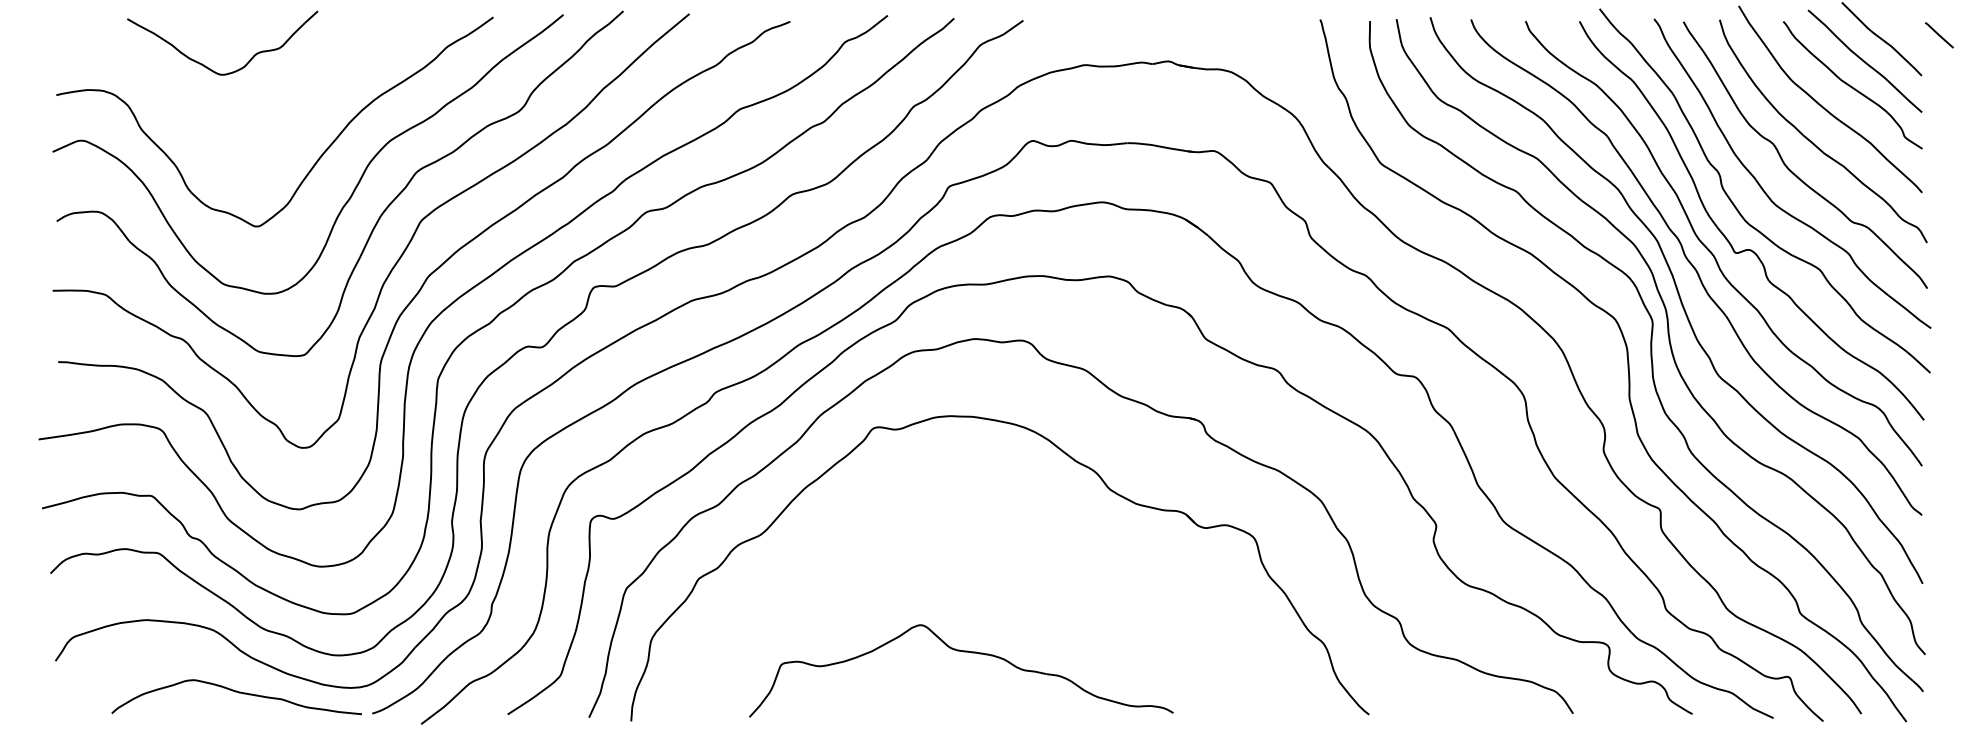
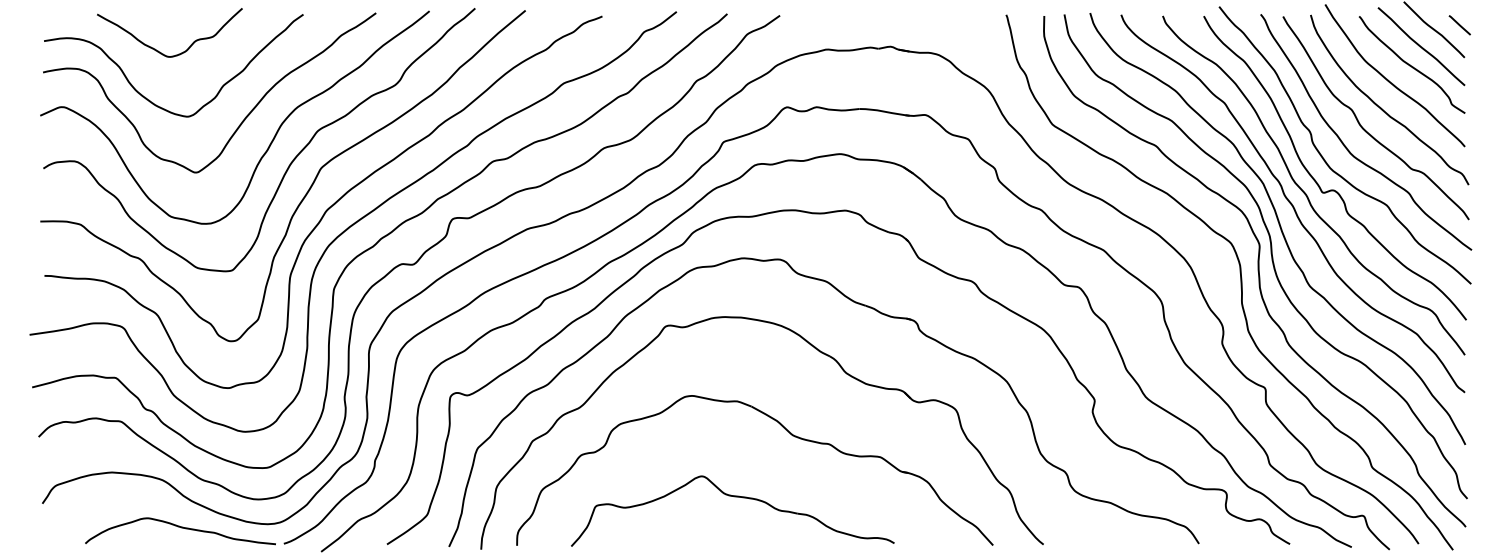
line: (1939, 35) -> (1459, 25), moved
curve: (196, 131) -> (149, 100), added
part: (1037, 570) -> (790, 434), added

